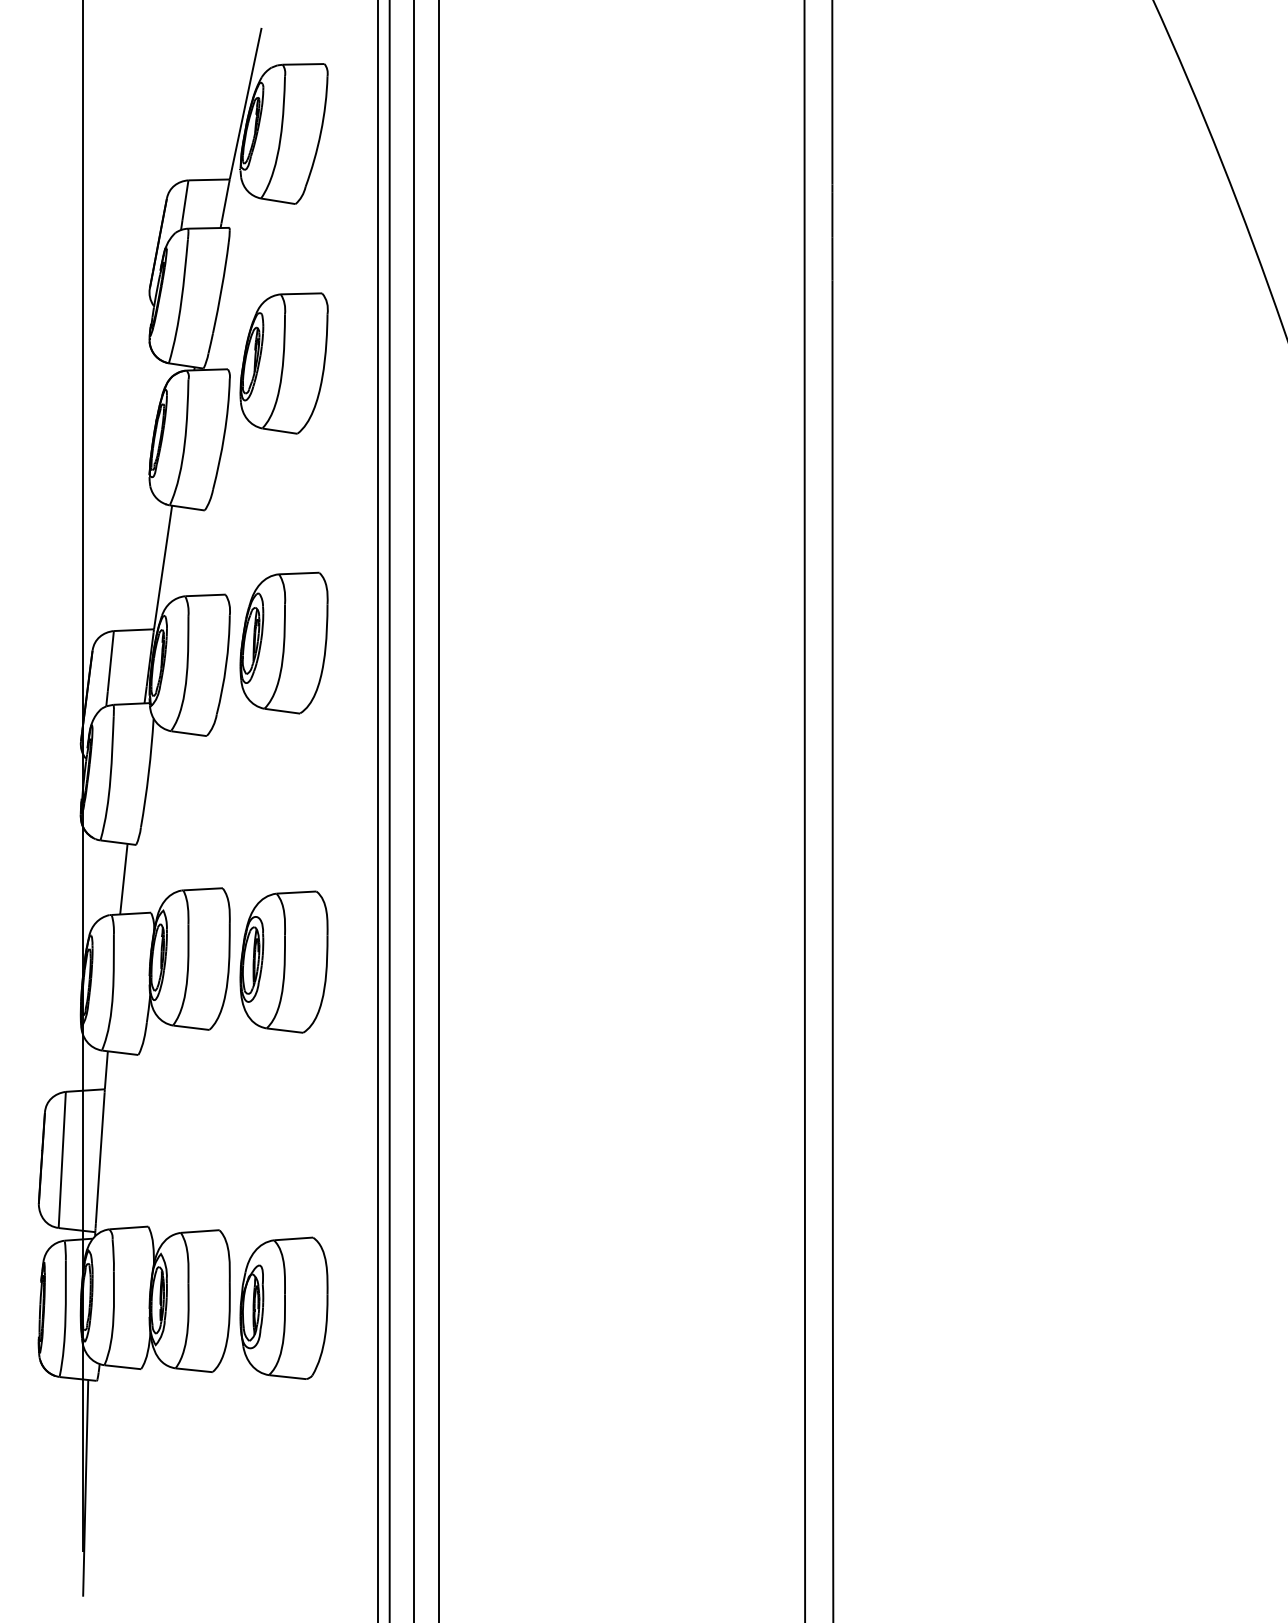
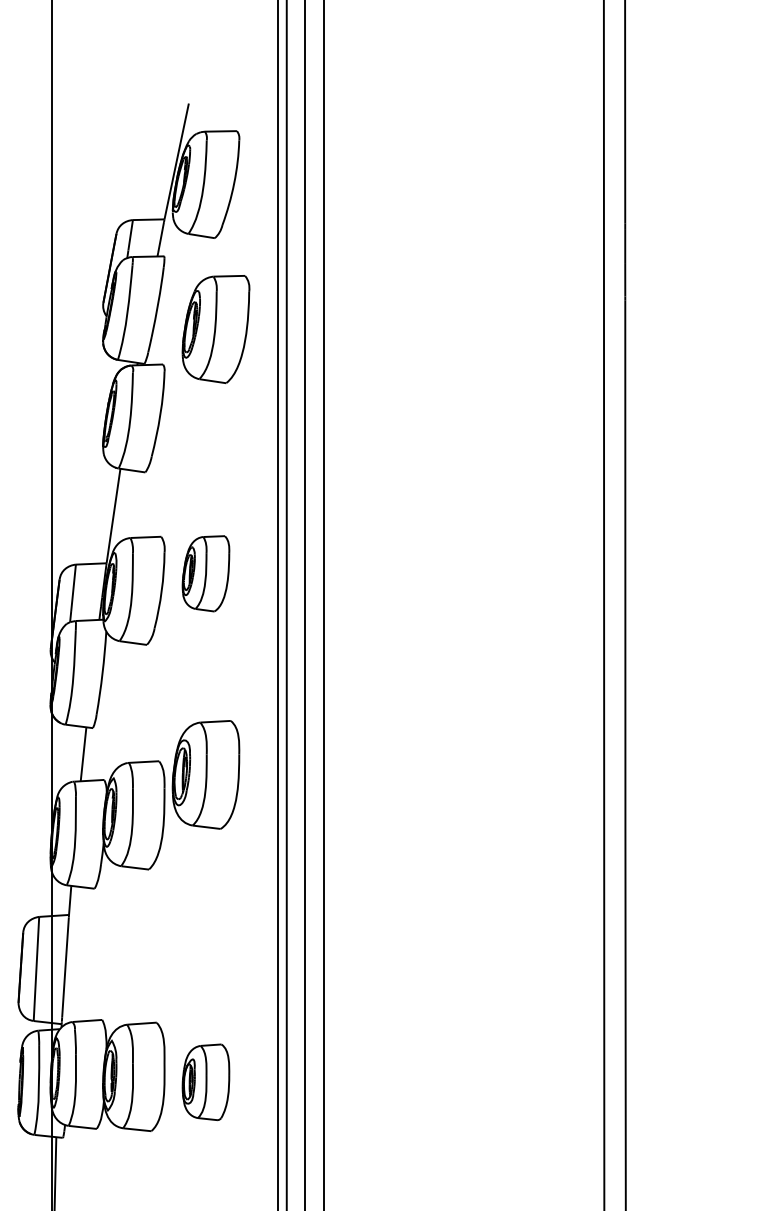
part: (283, 363) -> (215, 329), moved
part: (283, 642) -> (205, 573), size x0.7
part: (283, 961) -> (205, 774), moved
part: (283, 1307) -> (205, 1081), size x0.7

